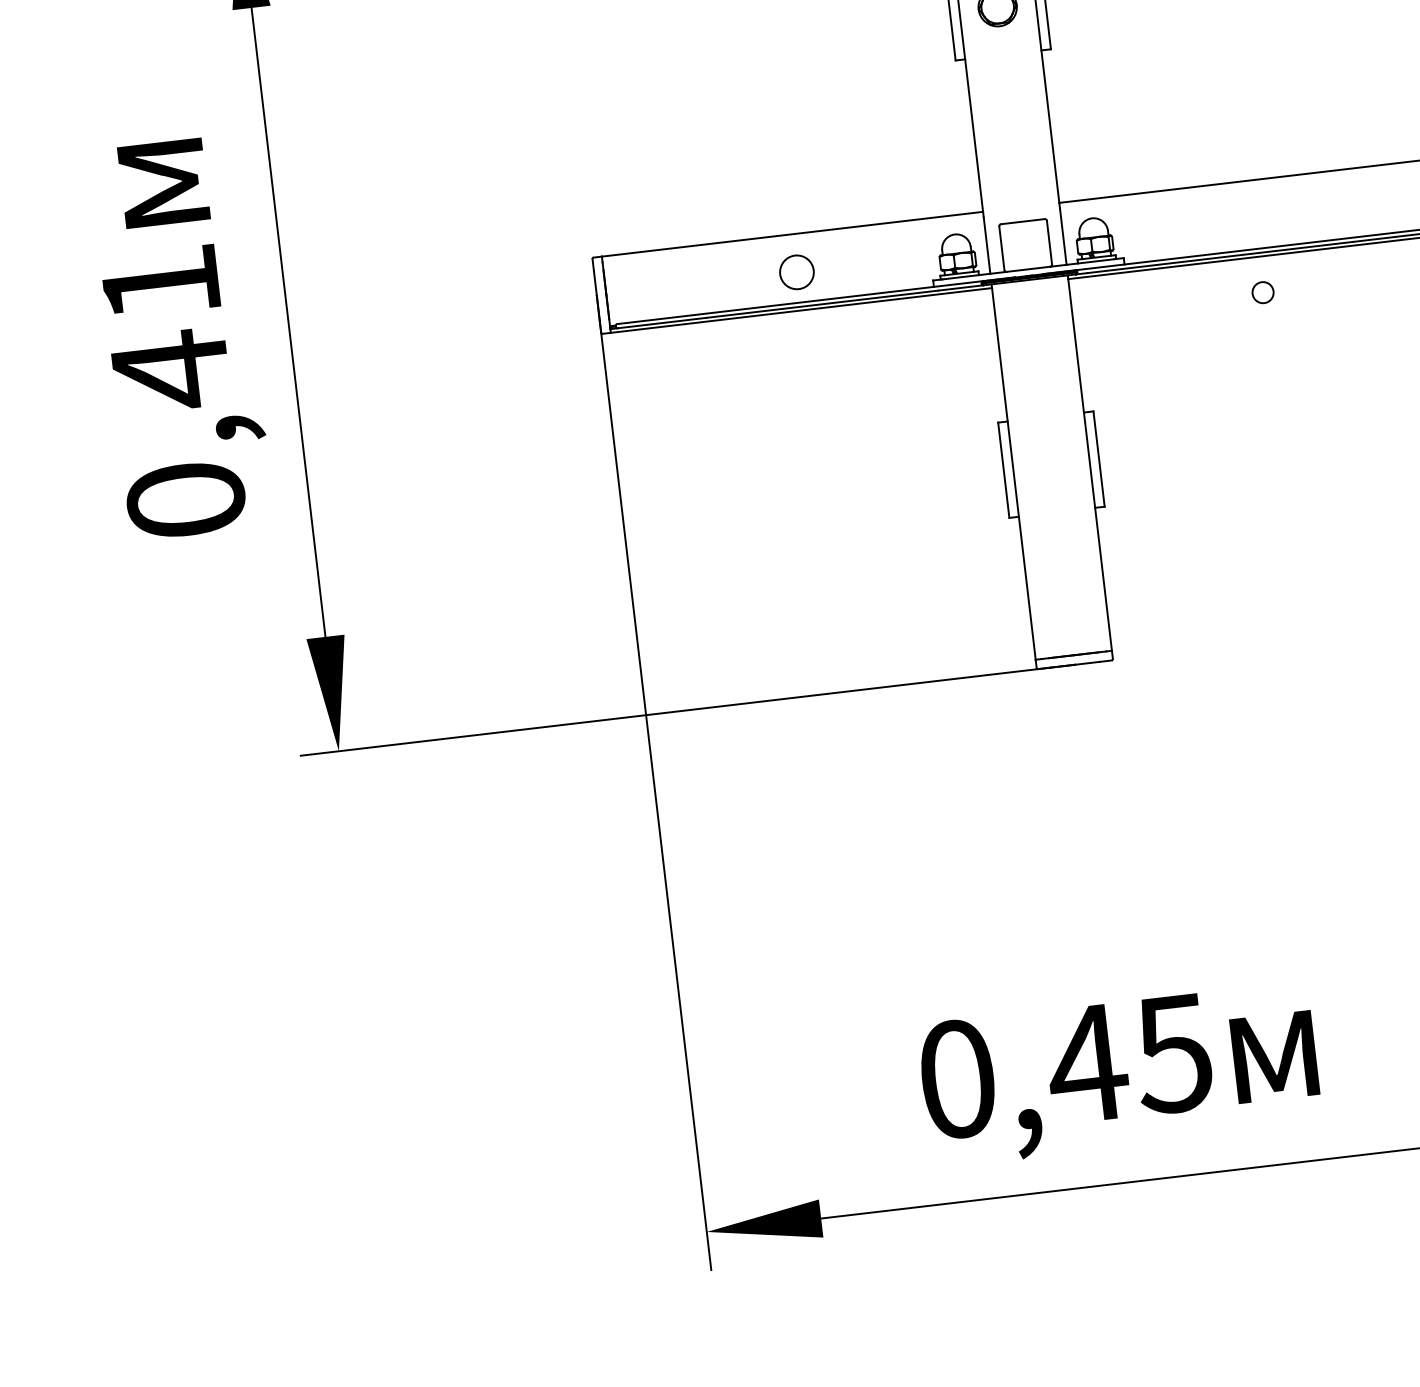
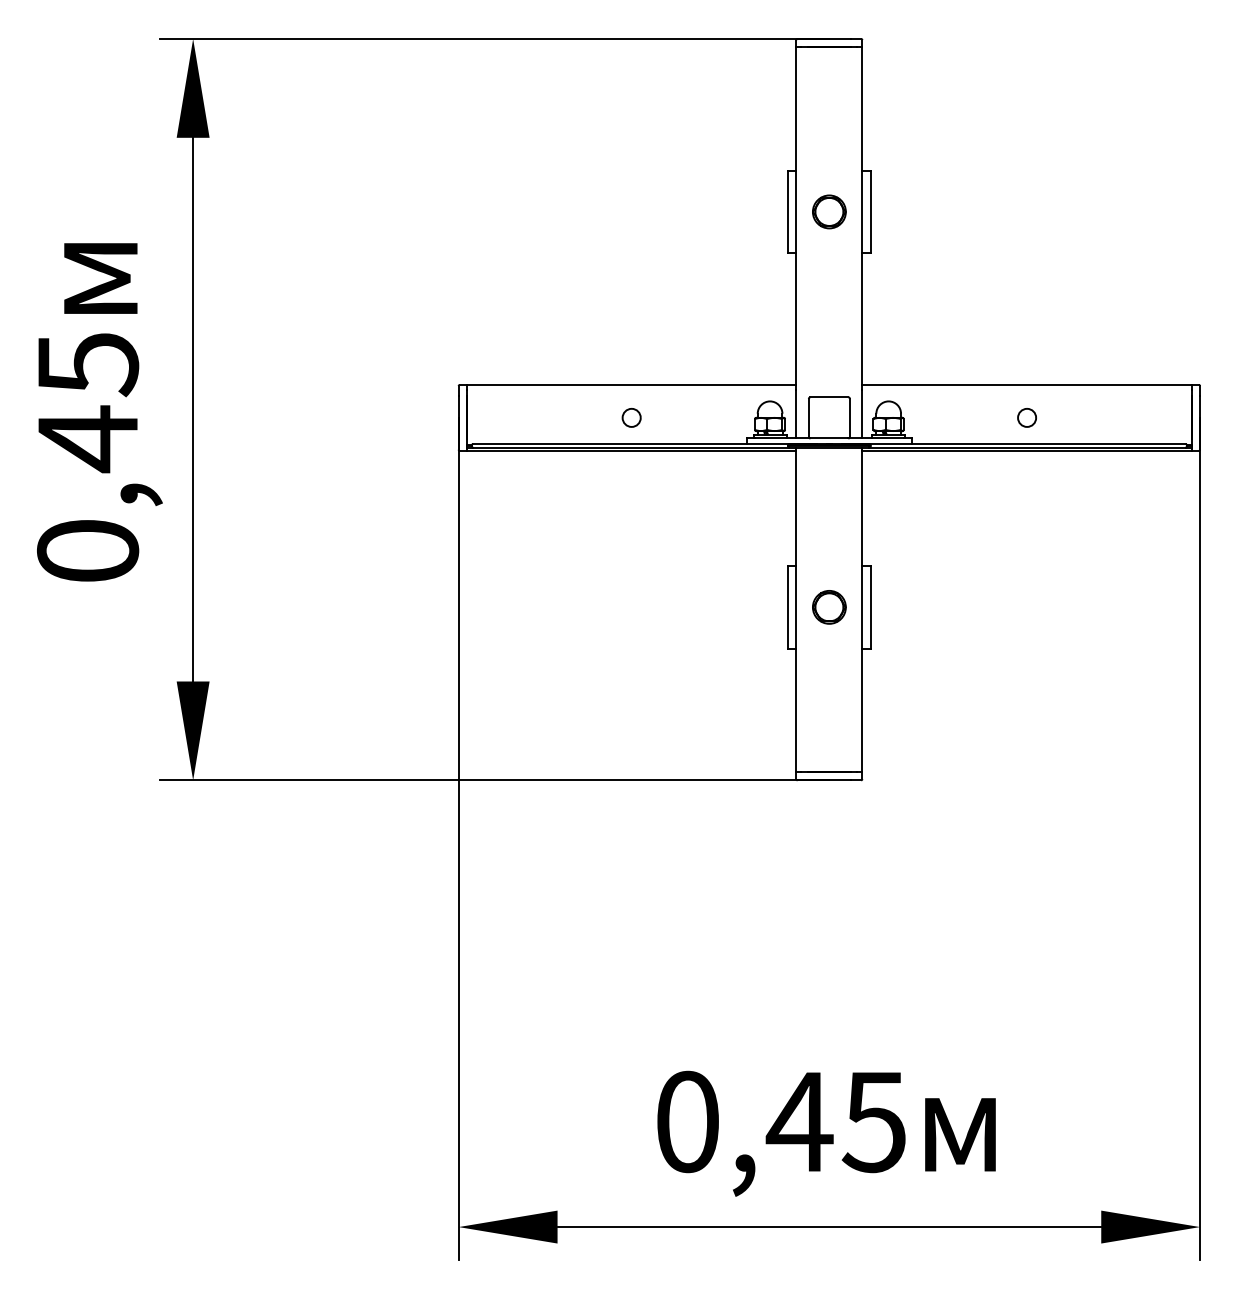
circle: (796, 271) -> (631, 417), size x0.62
text: (161, 285) -> (88, 365), 0,41 -> 0,45
circle: (1262, 292) -> (1026, 417), moved
part: (1051, 464) -> (829, 607), added

